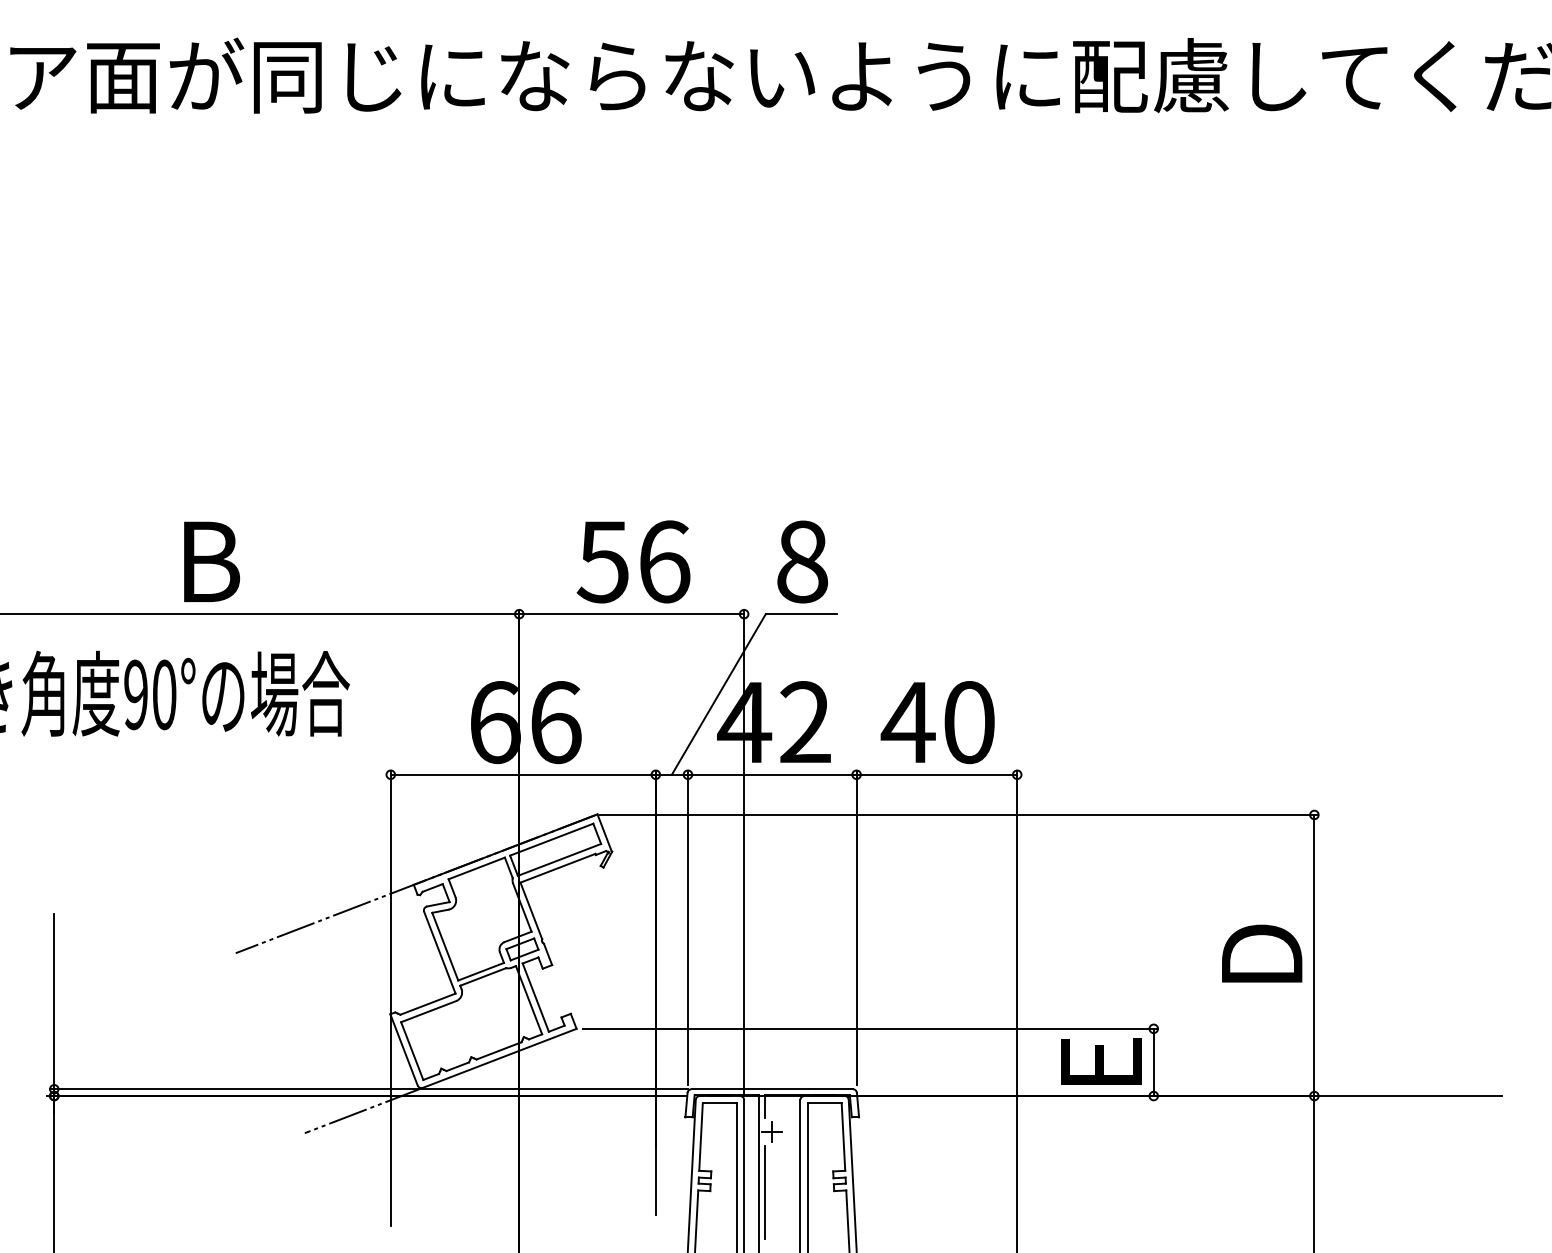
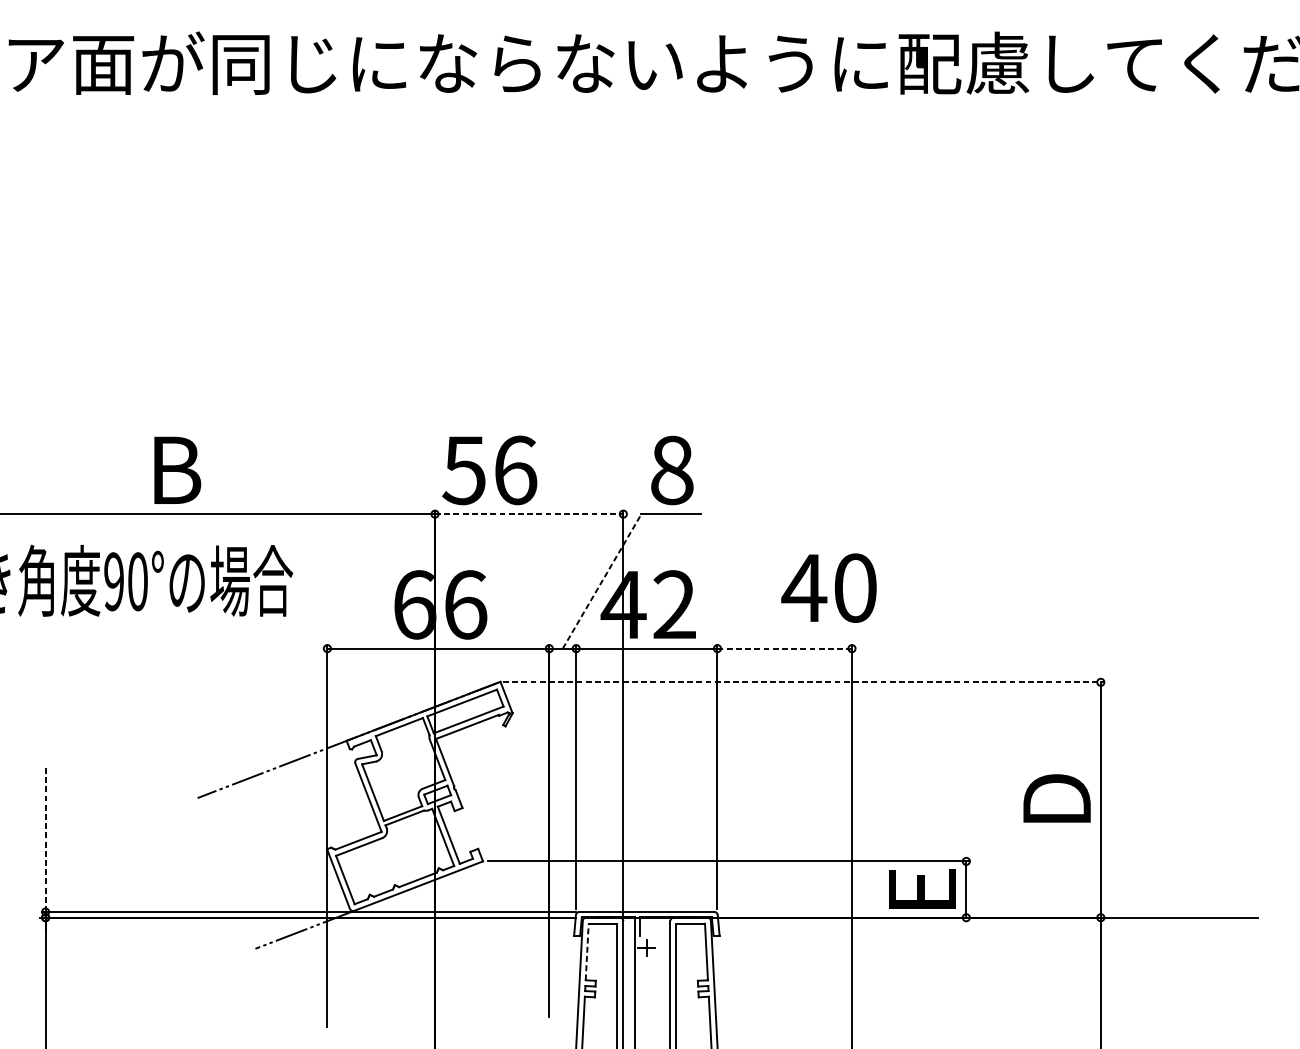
text: (633, 561) -> (489, 470), moved
line: (632, 614) -> (529, 514), solid -> dashed
line: (719, 694) -> (602, 581), solid -> dashed
text: (937, 722) -> (828, 588), moved
line: (937, 774) -> (785, 648), solid -> dashed
line: (959, 814) -> (803, 681), solid -> dashed
line: (54, 1001) -> (45, 838), solid -> dashed
line: (701, 1137) -> (587, 952), solid -> dashed
line: (764, 1192) -> (640, 998), removed

